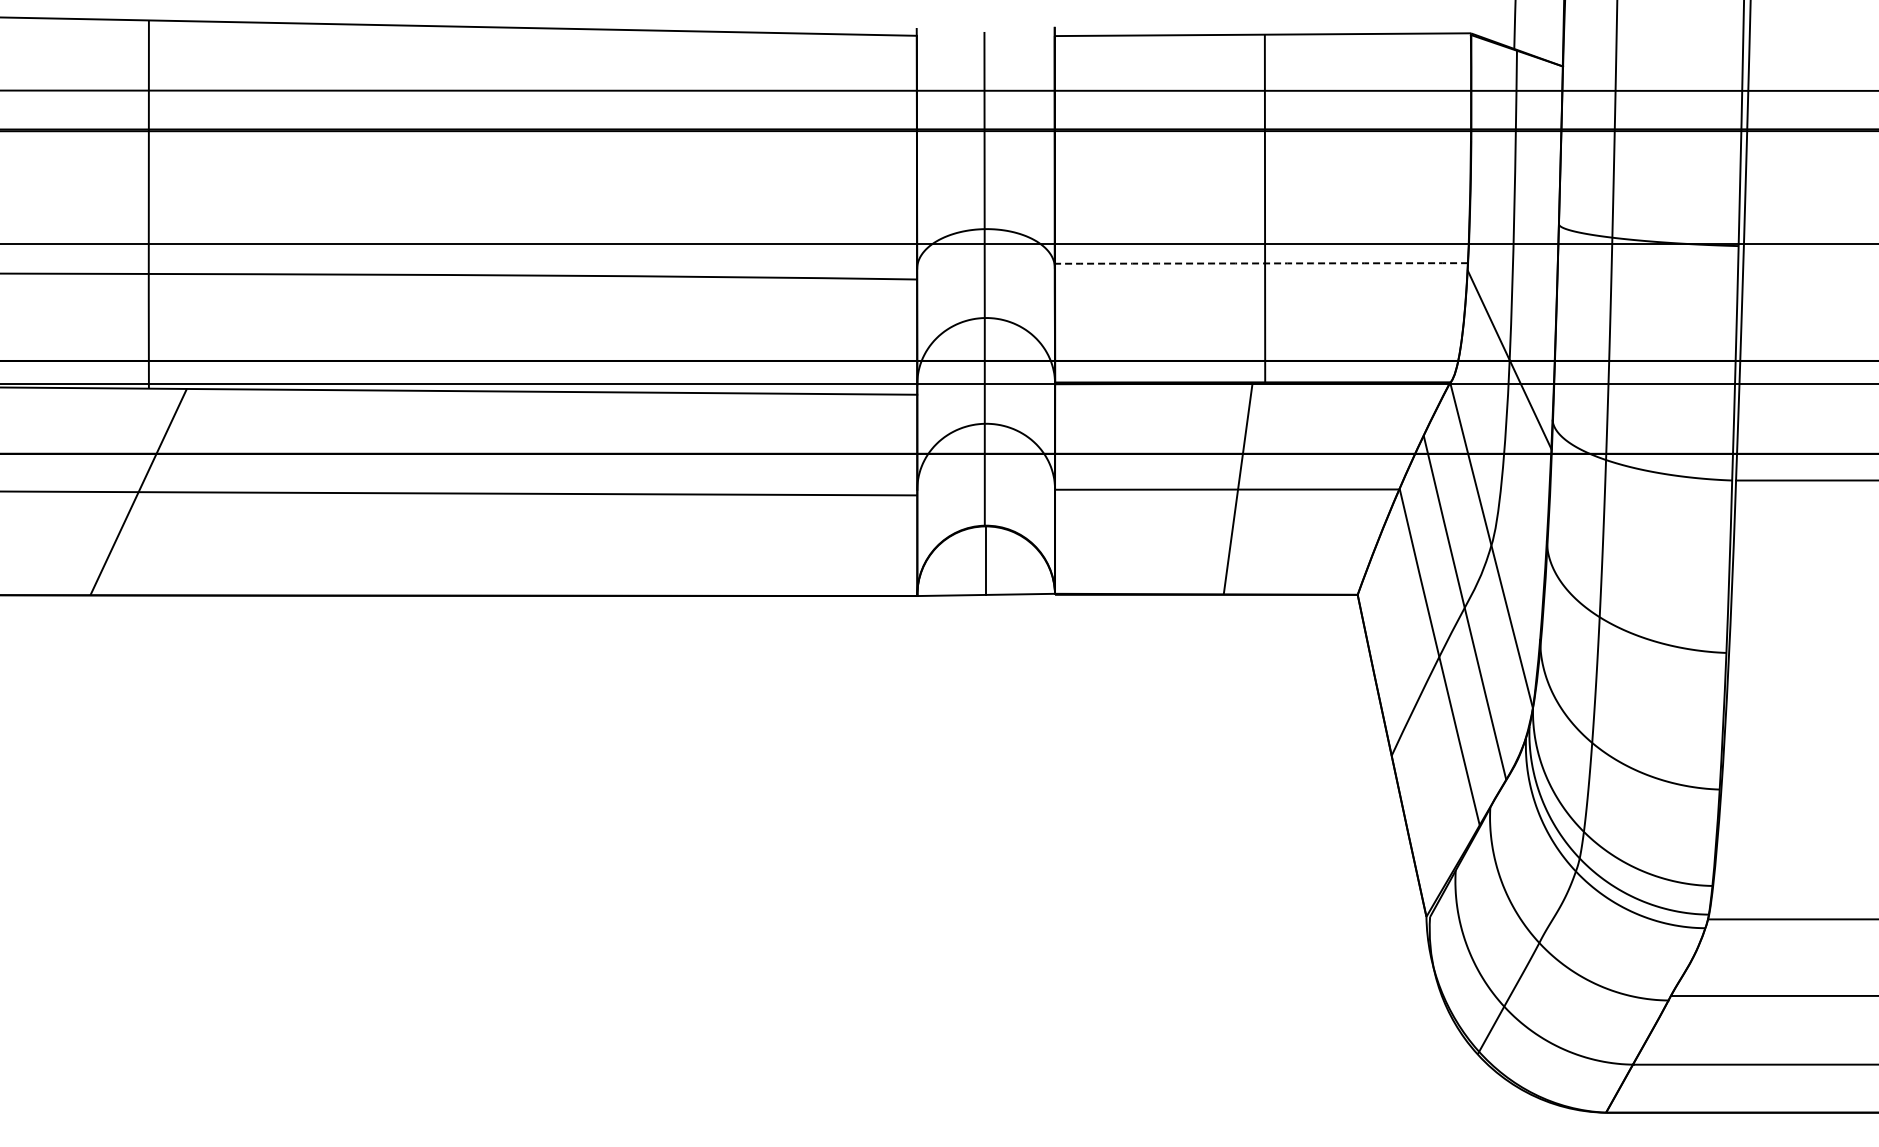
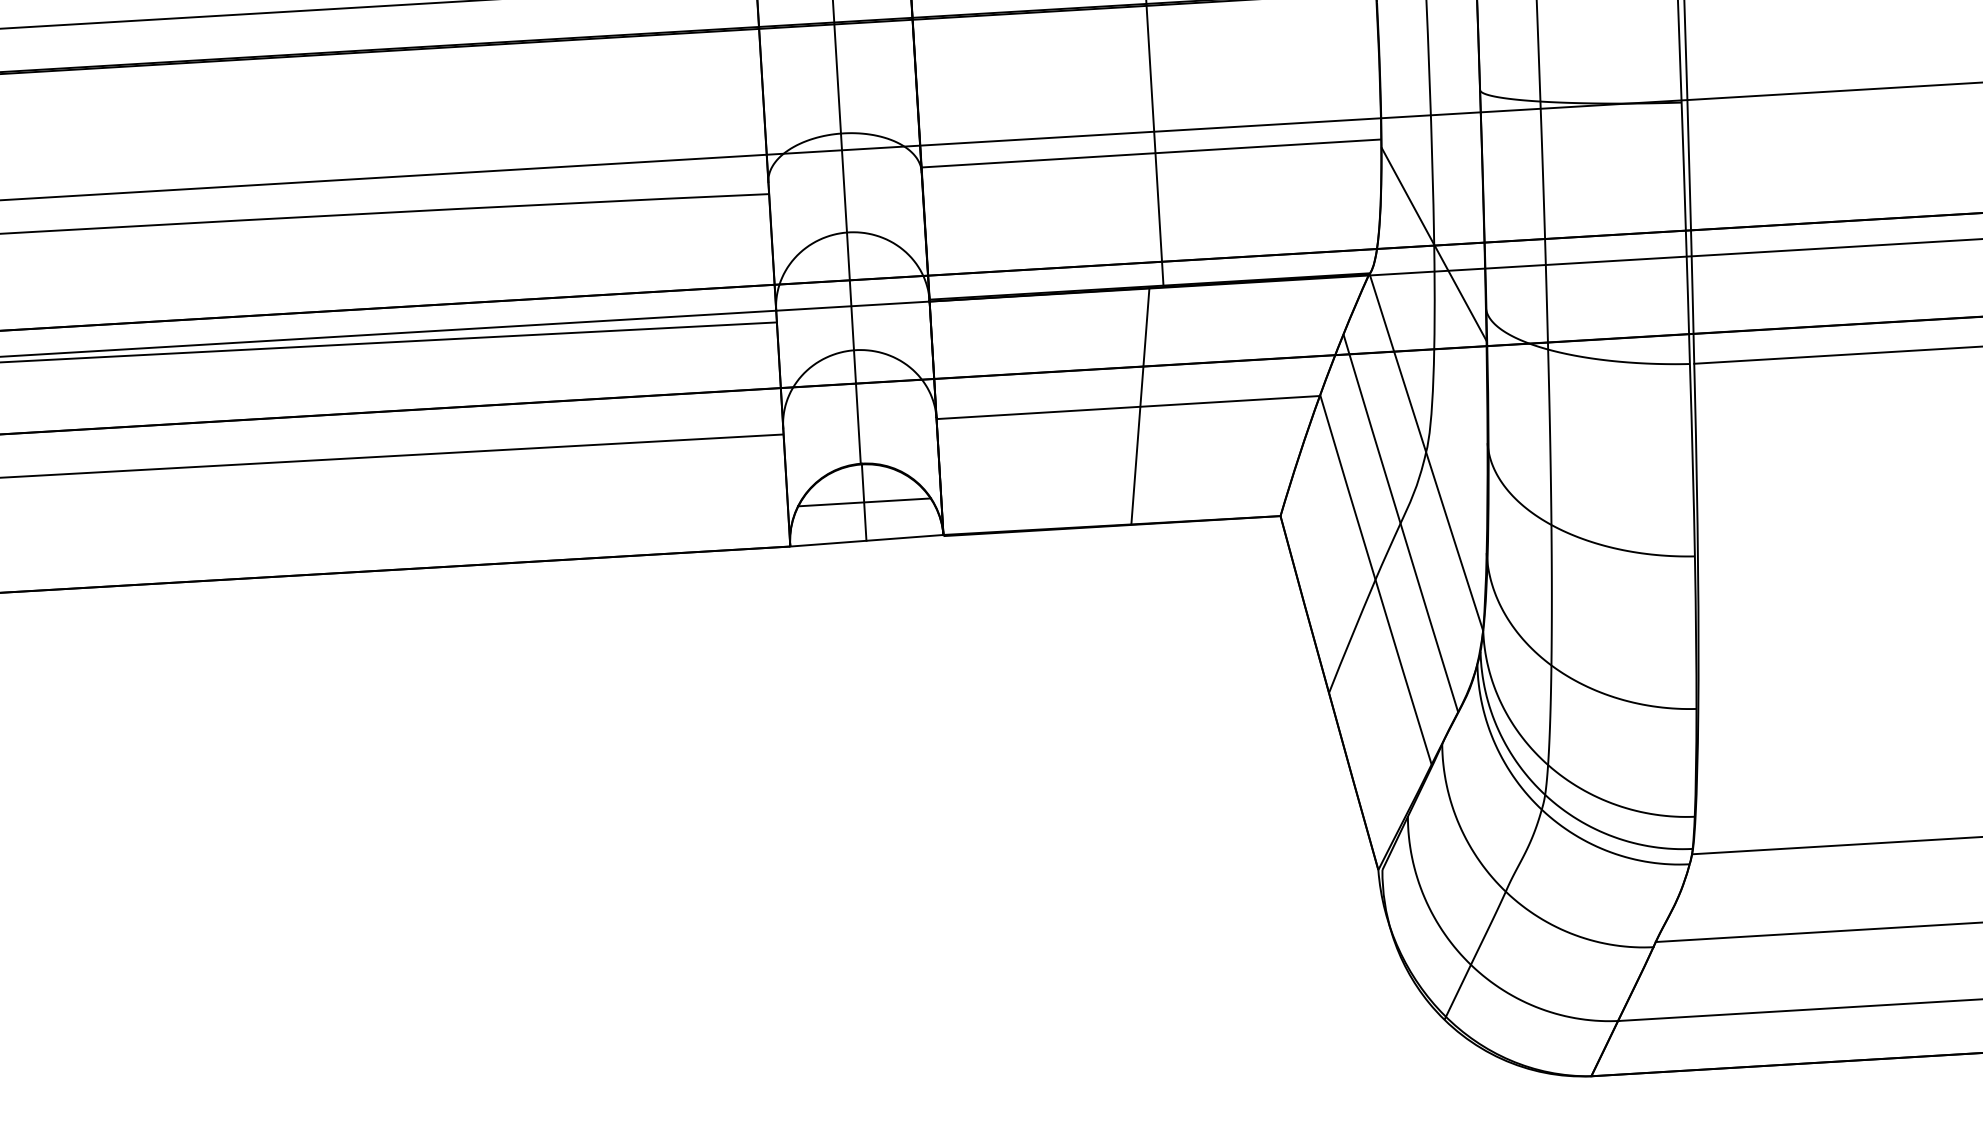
arc: (1261, 263) -> (1151, 153), dashed -> solid
line: (985, 560) -> (863, 502), added

